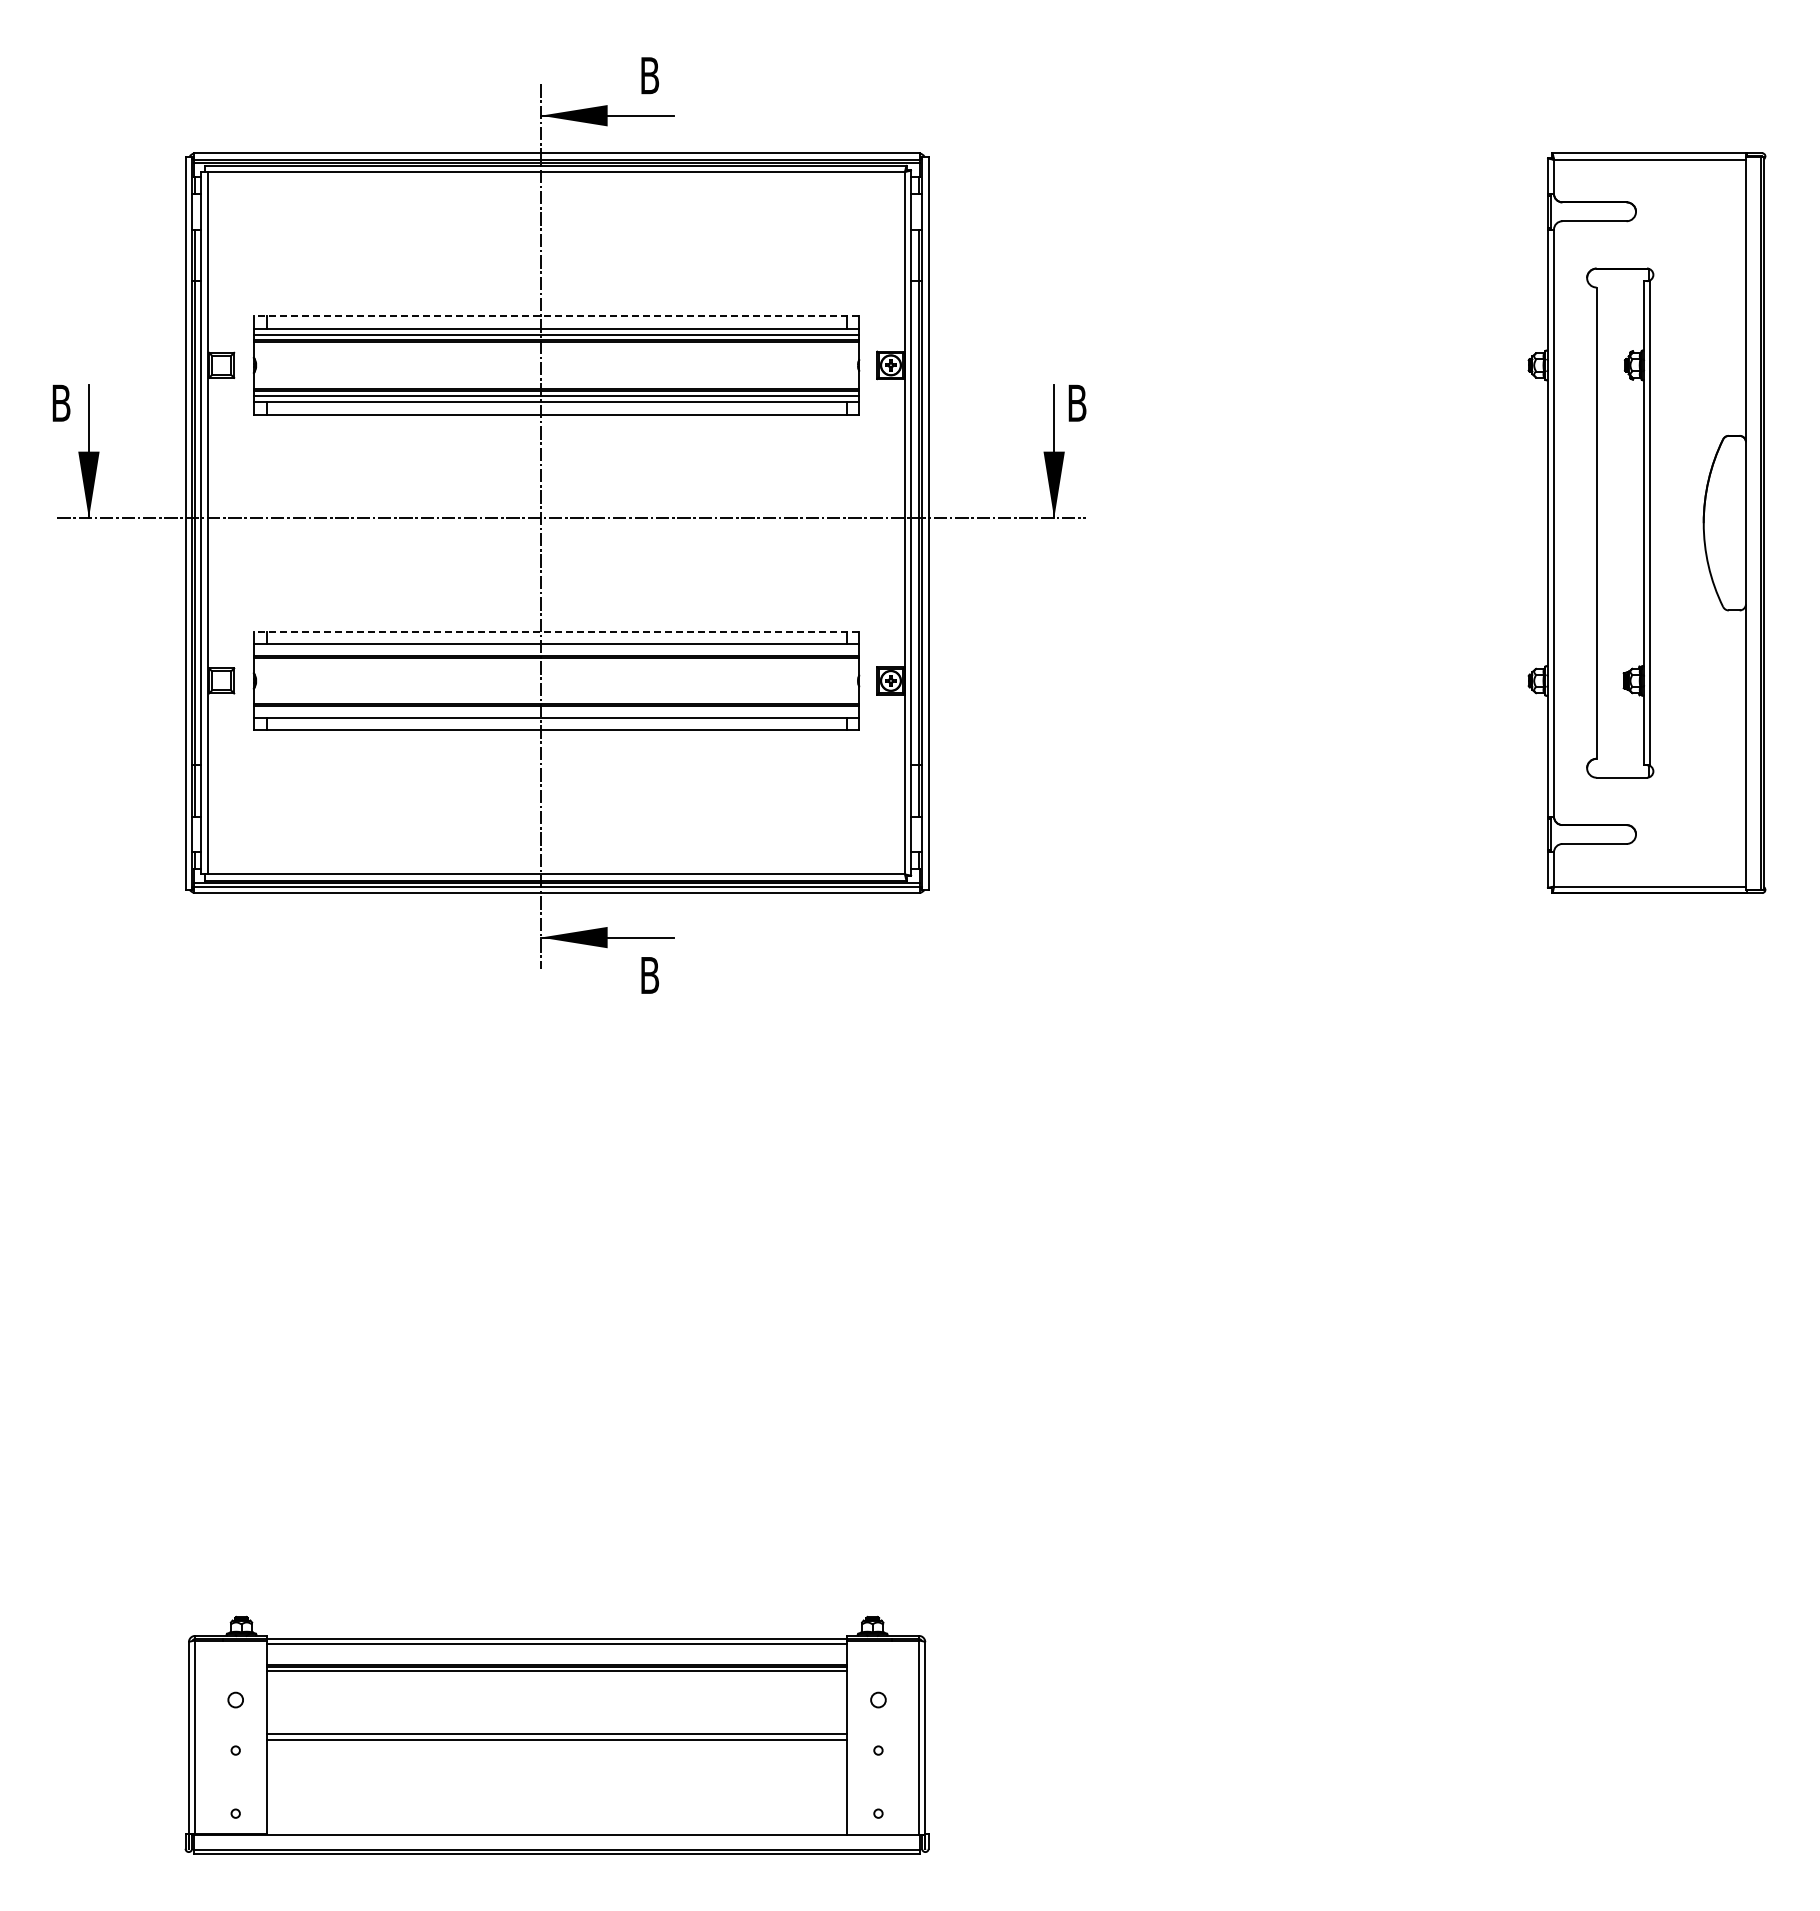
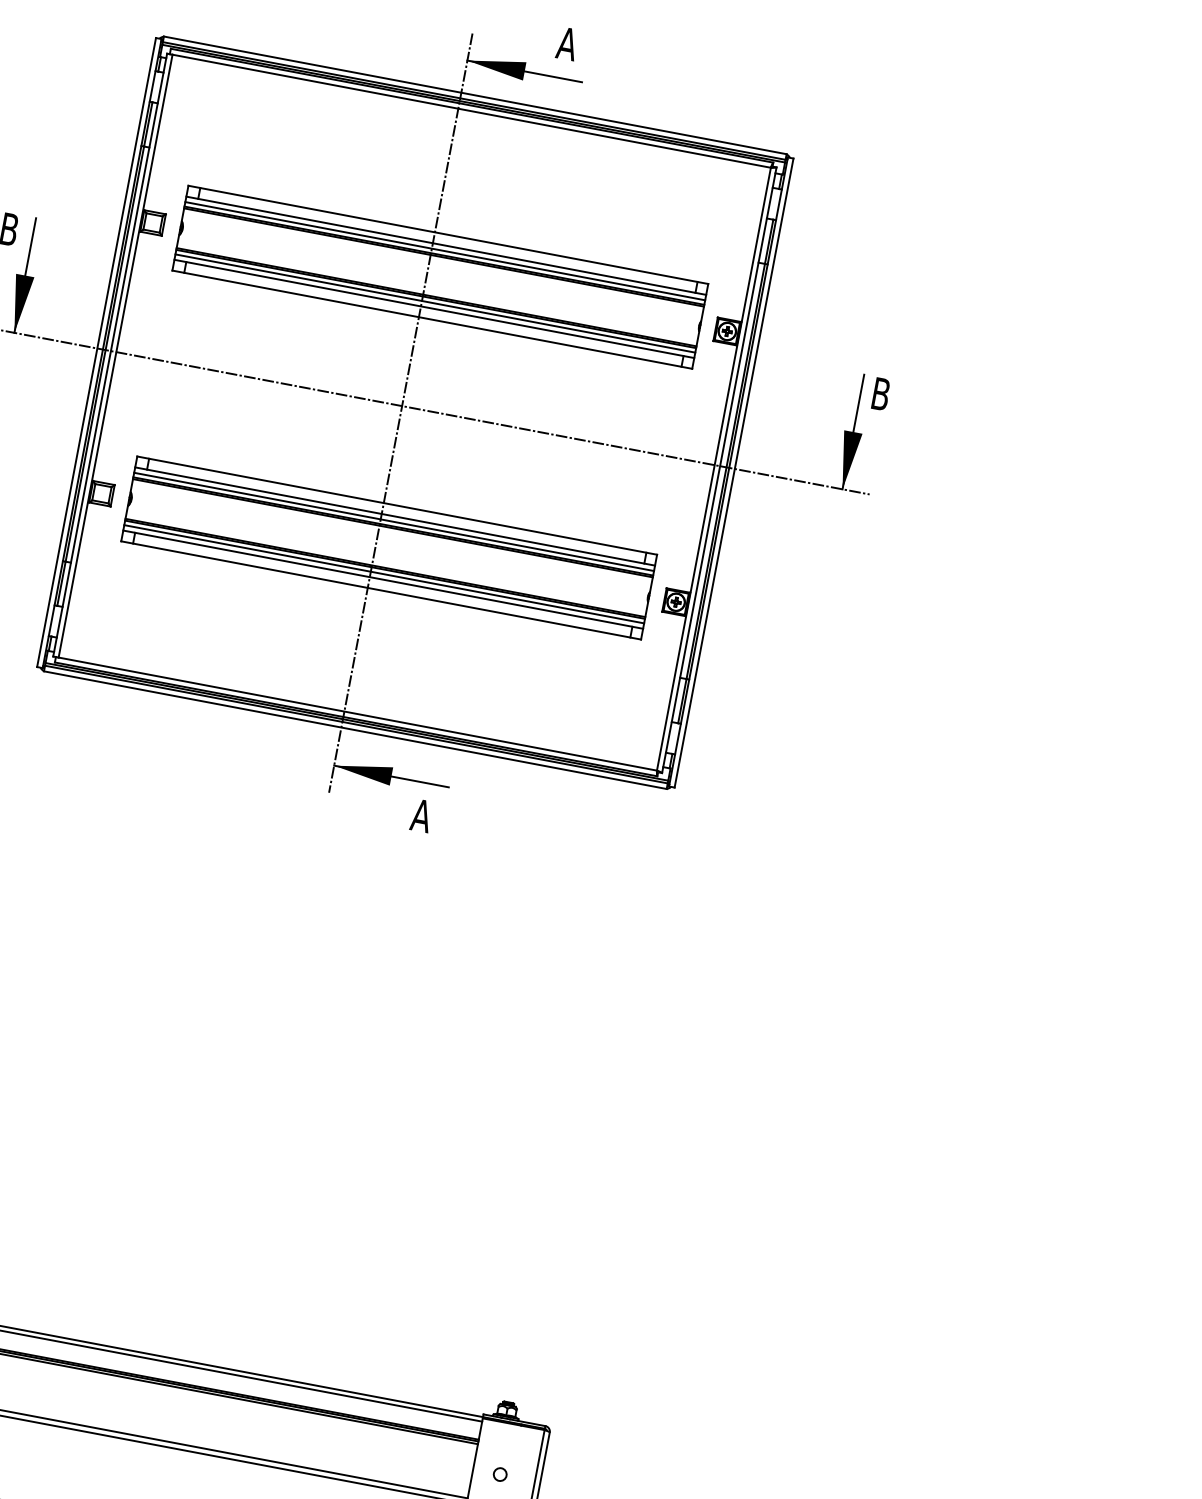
text: (649, 75) -> (567, 43), B -> A
line: (556, 315) -> (448, 234), dashed -> solid
line: (556, 631) -> (397, 505), dashed -> solid
line: (556, 650) -> (394, 521), added
line: (556, 711) -> (384, 574), added
text: (649, 975) -> (421, 815), B -> A

